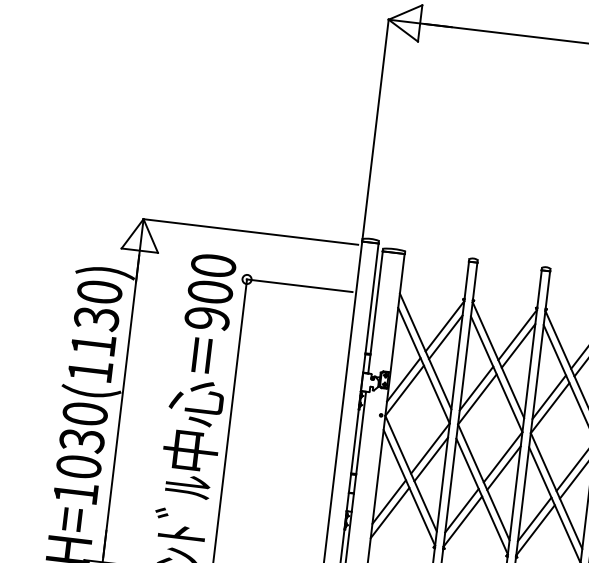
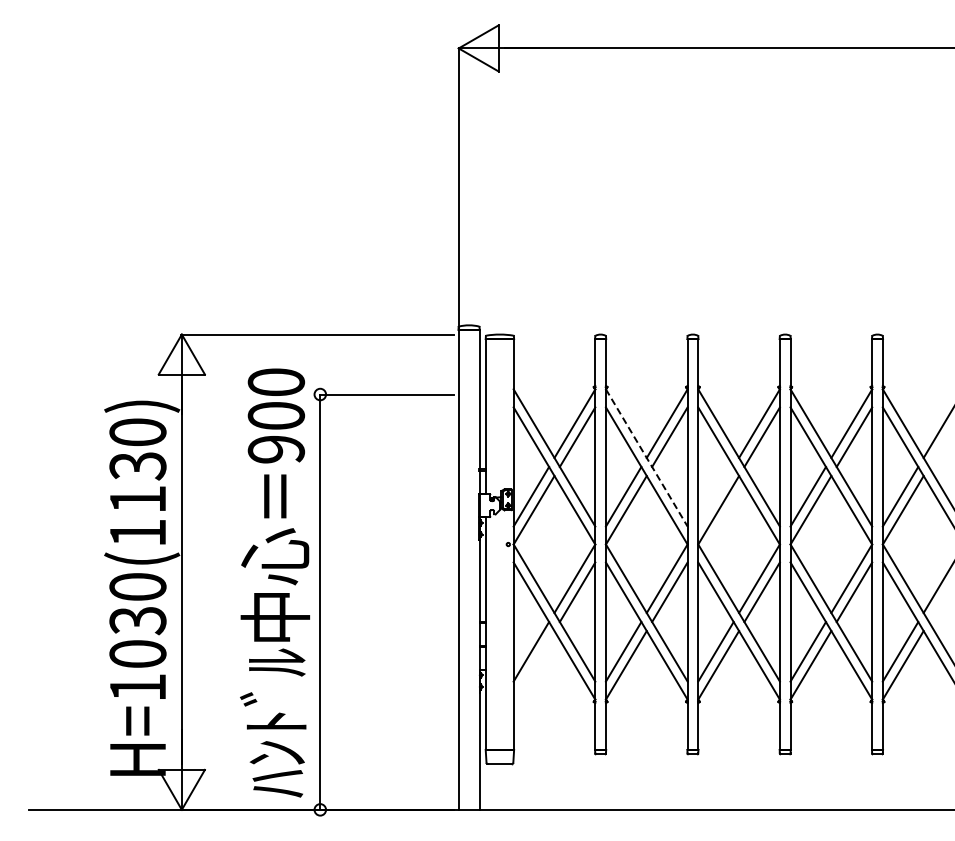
line: (498, 359) -> (646, 457), solid -> dashed
line: (548, 396) -> (715, 496), removed
line: (389, 513) -> (533, 665), removed

